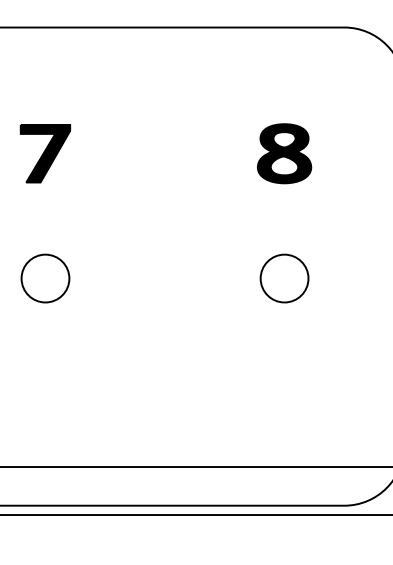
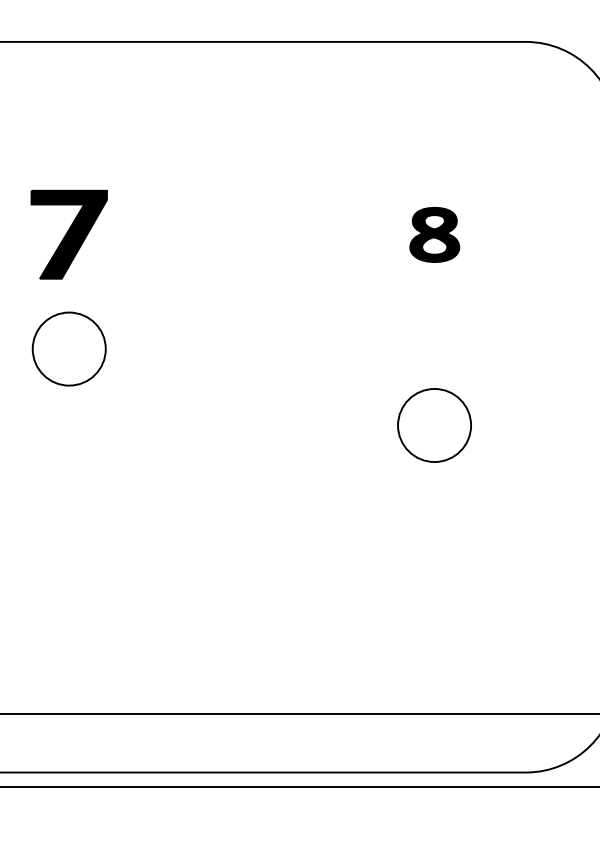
part: (284, 153) -> (434, 234), size x0.6
part: (45, 278) -> (69, 348), moved

